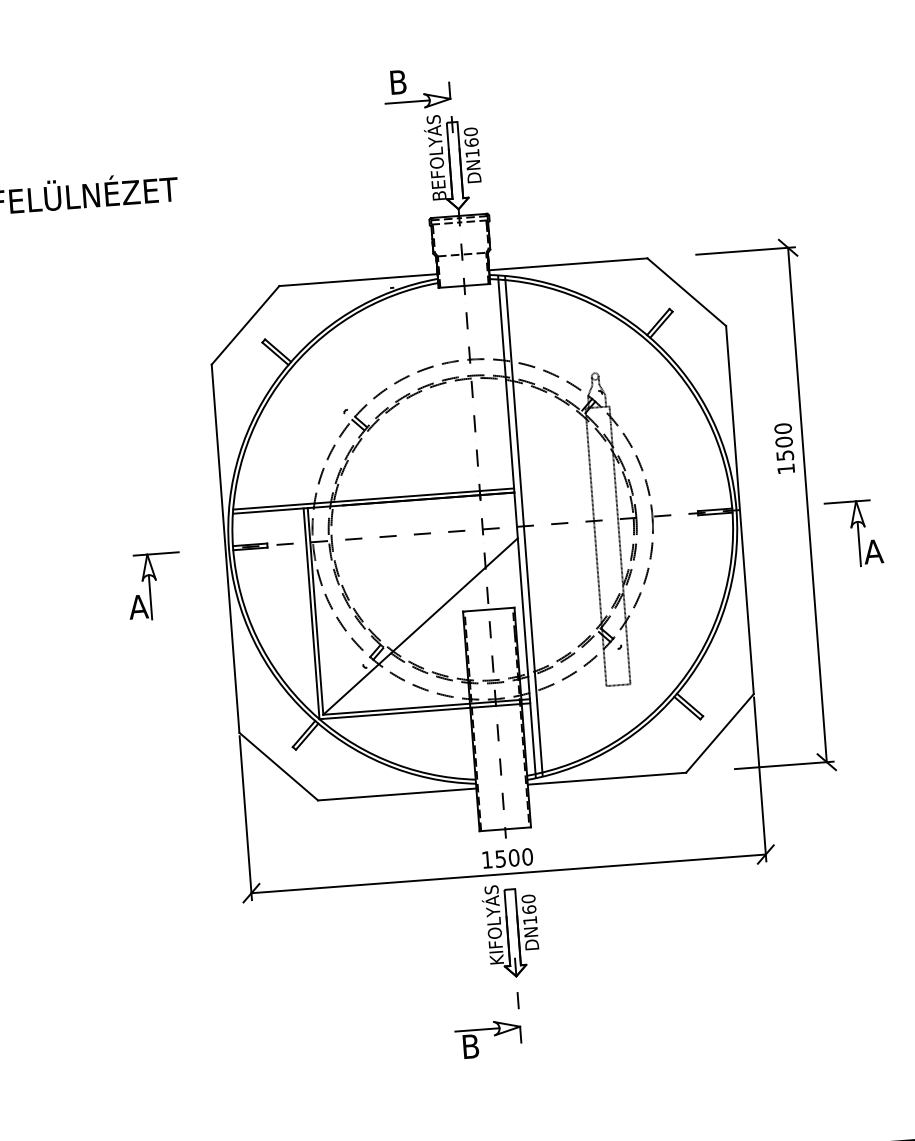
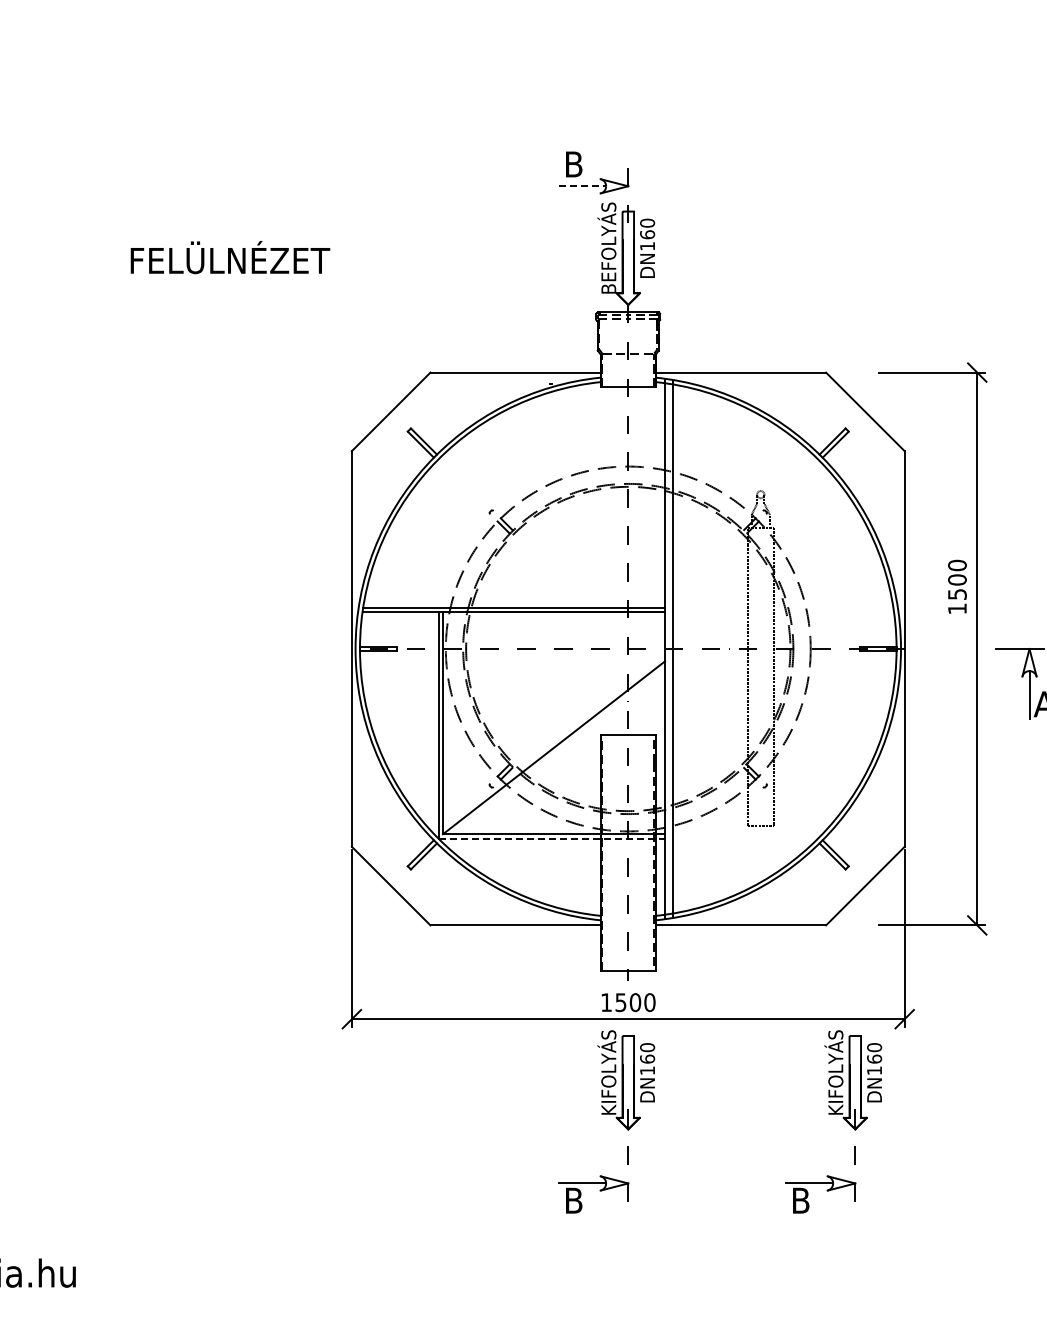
line: (407, 102) -> (582, 186), solid -> dashed
part: (155, 586) -> (273, 683), removed
line: (425, 711) -> (552, 838), solid -> dashed
part: (706, 948) -> (833, 1114), added

